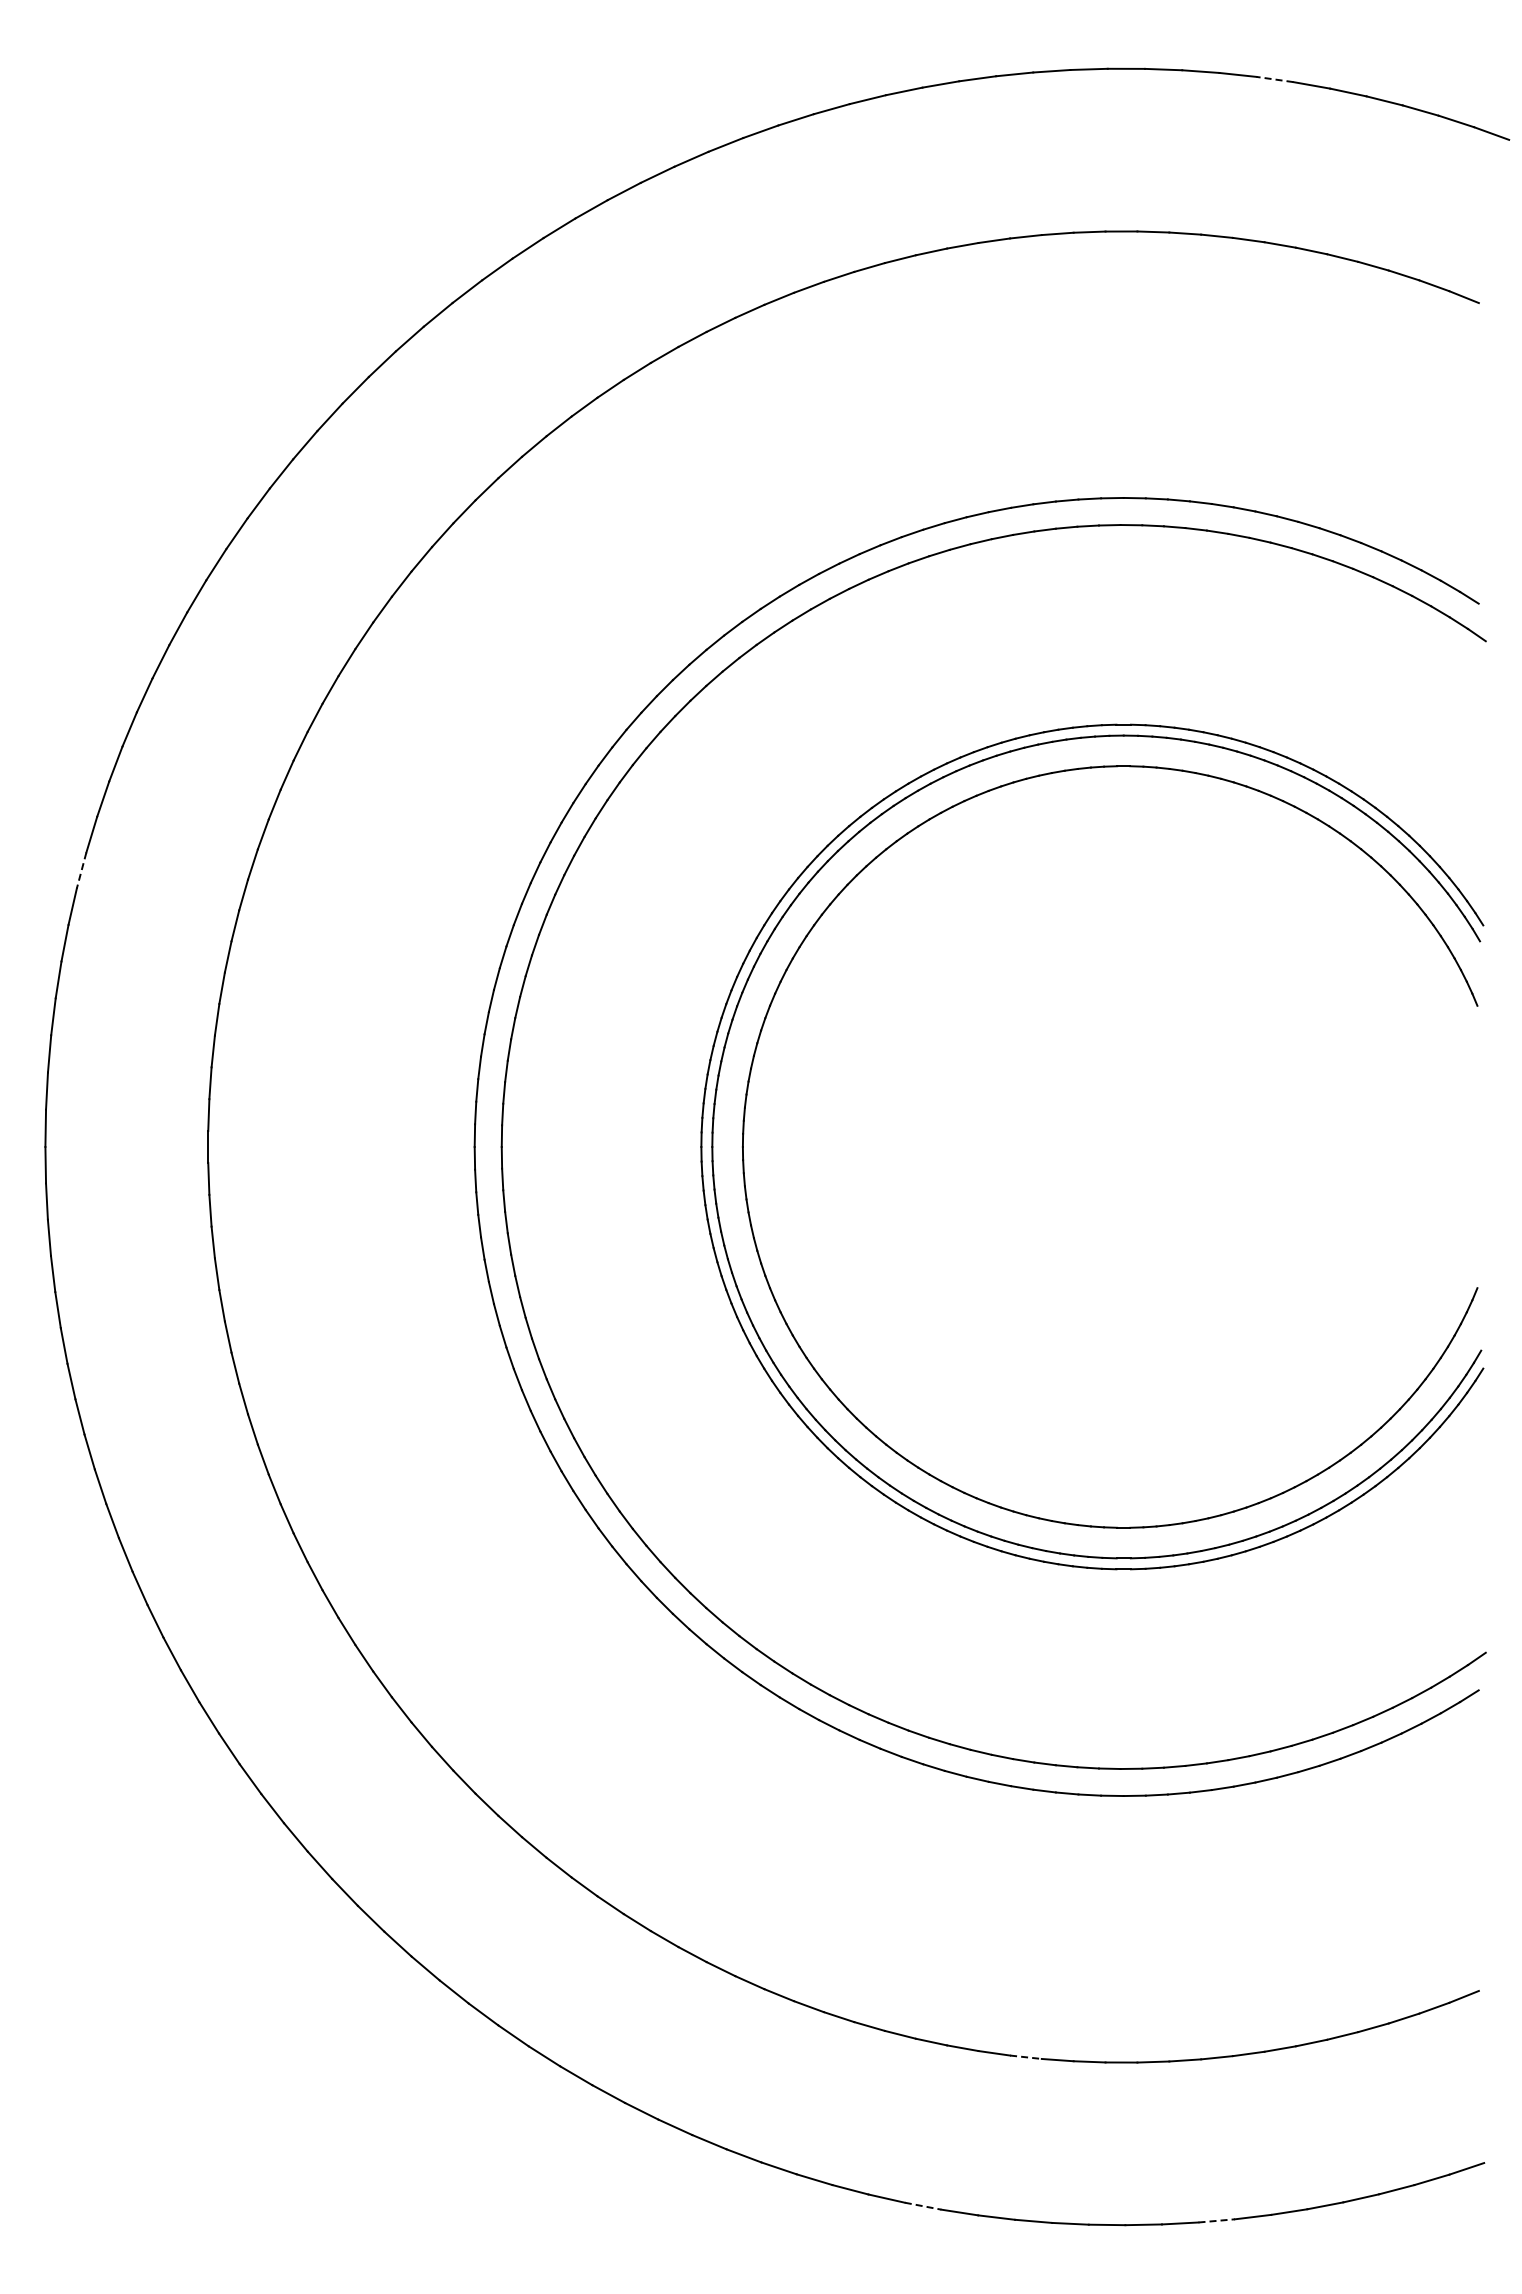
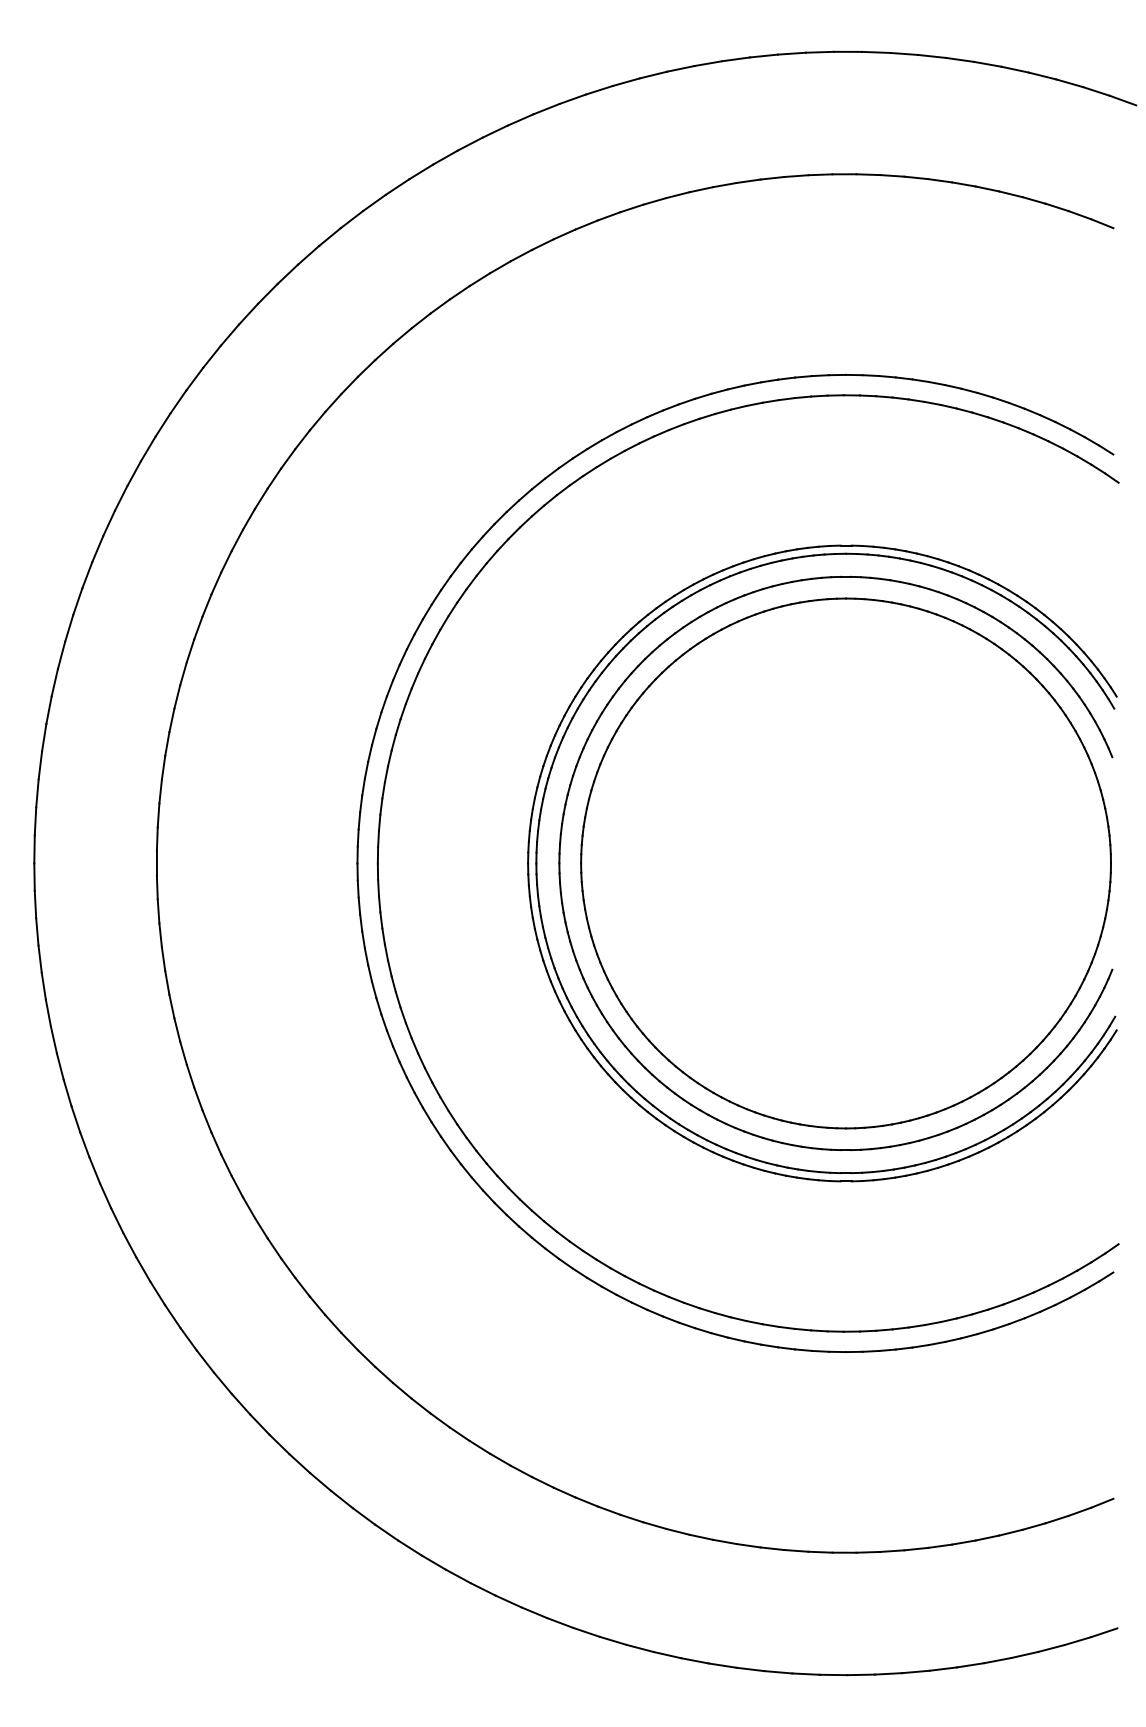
line: (1274, 79) -> (959, 59), dashed -> solid
line: (81, 870) -> (61, 655), dashed -> solid
part: (1123, 1146) -> (845, 863), added
line: (1025, 2057) -> (772, 1548), dashed -> solid
line: (923, 2206) -> (695, 1661), dashed -> solid
line: (1217, 2220) -> (916, 1671), dashed -> solid

